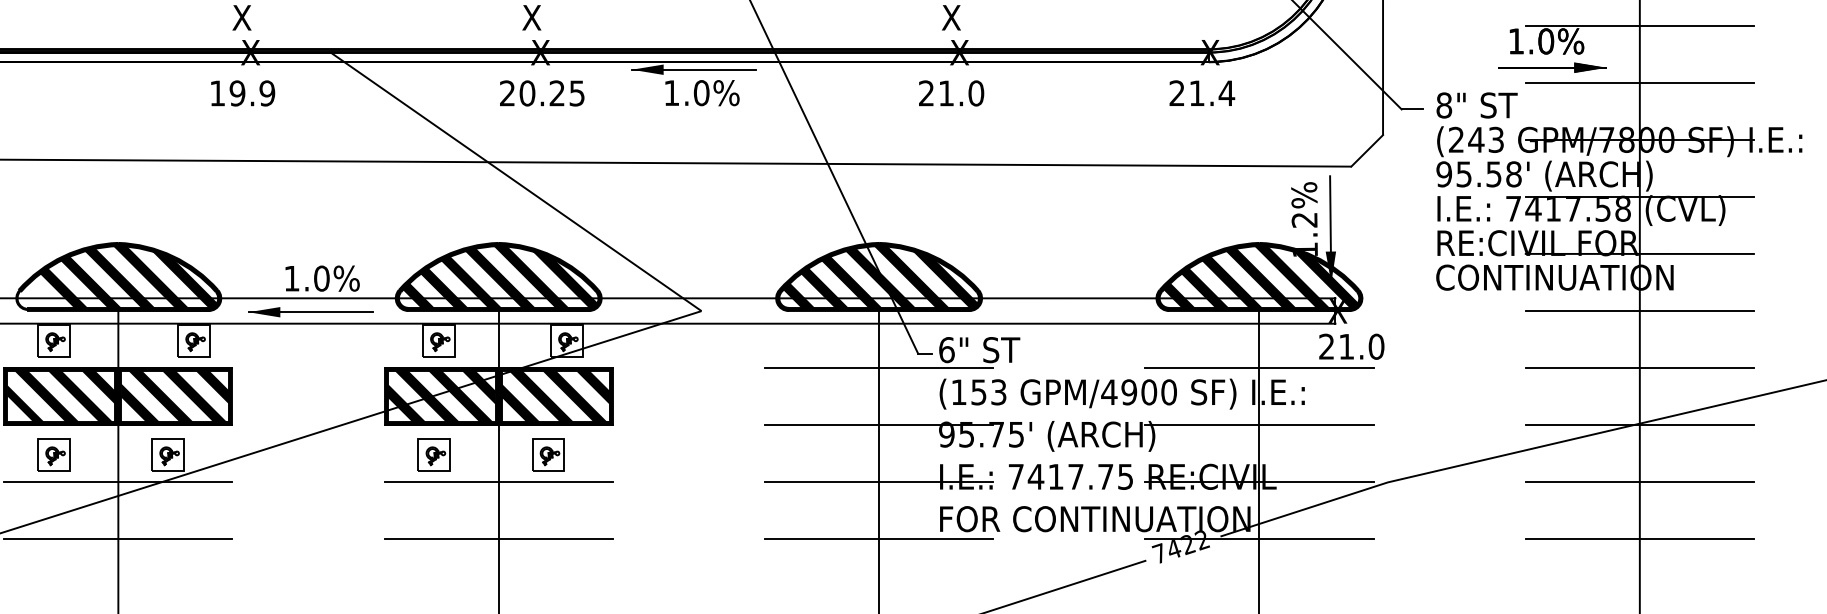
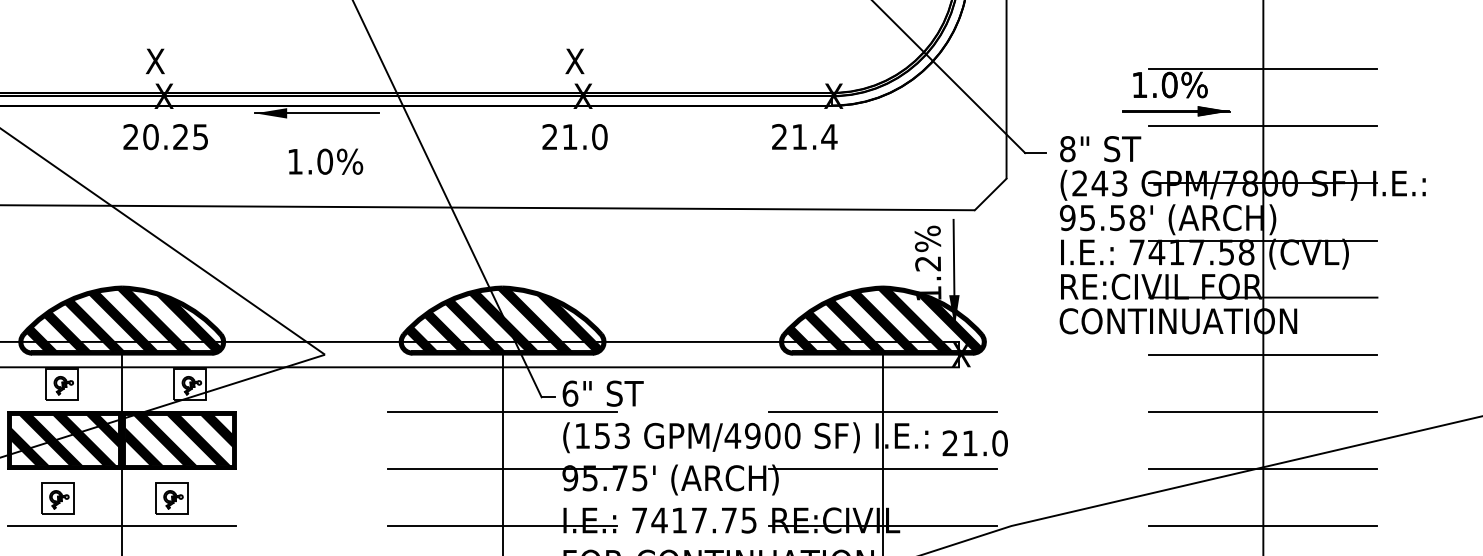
text: (1202, 92) -> (805, 136), moved
text: (702, 93) -> (326, 162), moved
text: (1351, 346) -> (975, 443), moved

